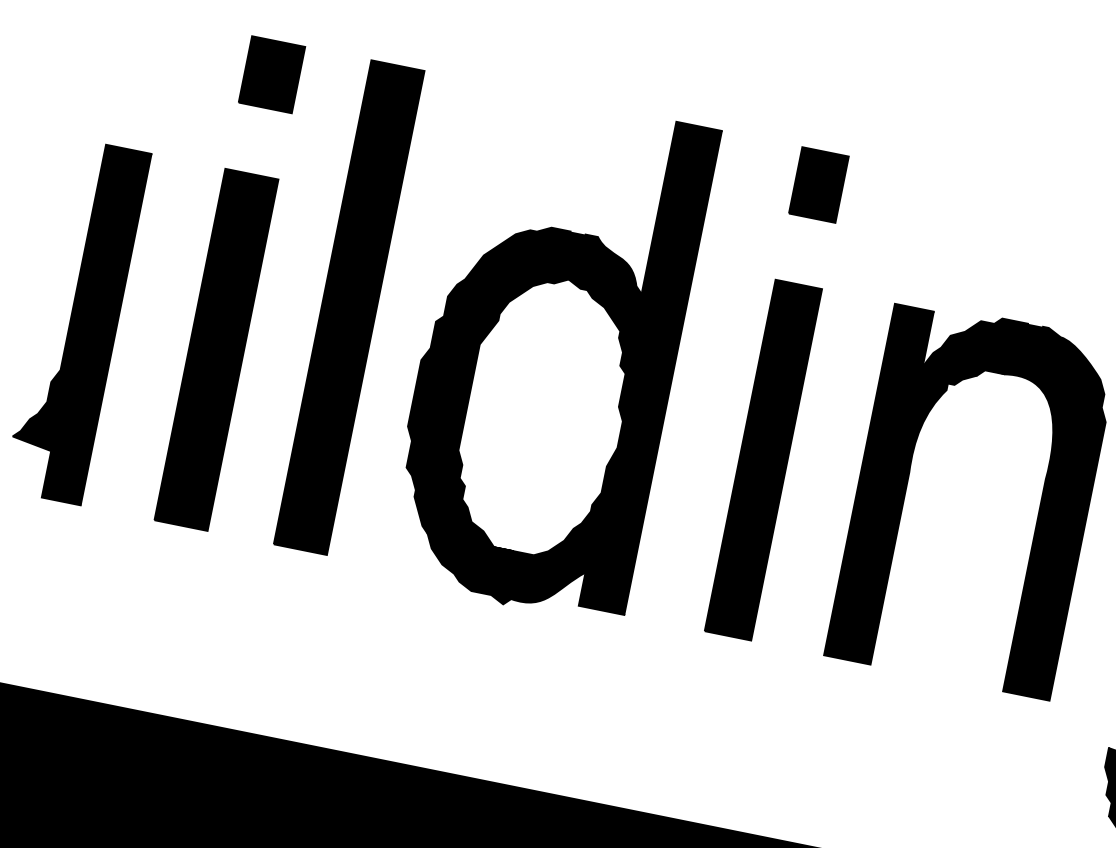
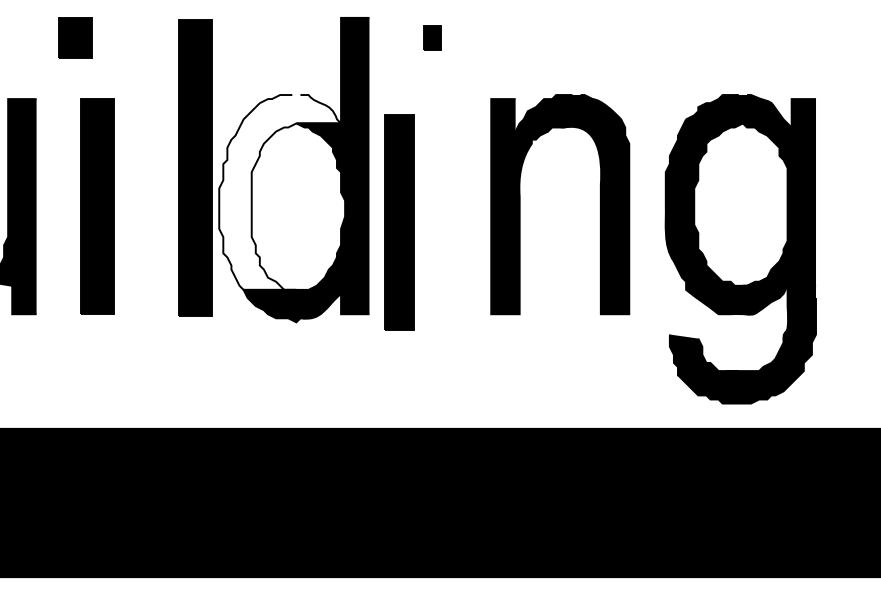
part: (272, 73) -> (75, 37), moved
part: (819, 183) -> (432, 37), size x0.6
part: (349, 306) -> (195, 167), moved
fill: (520, 387) -> (280, 192), removed
part: (763, 459) -> (399, 222), moved

